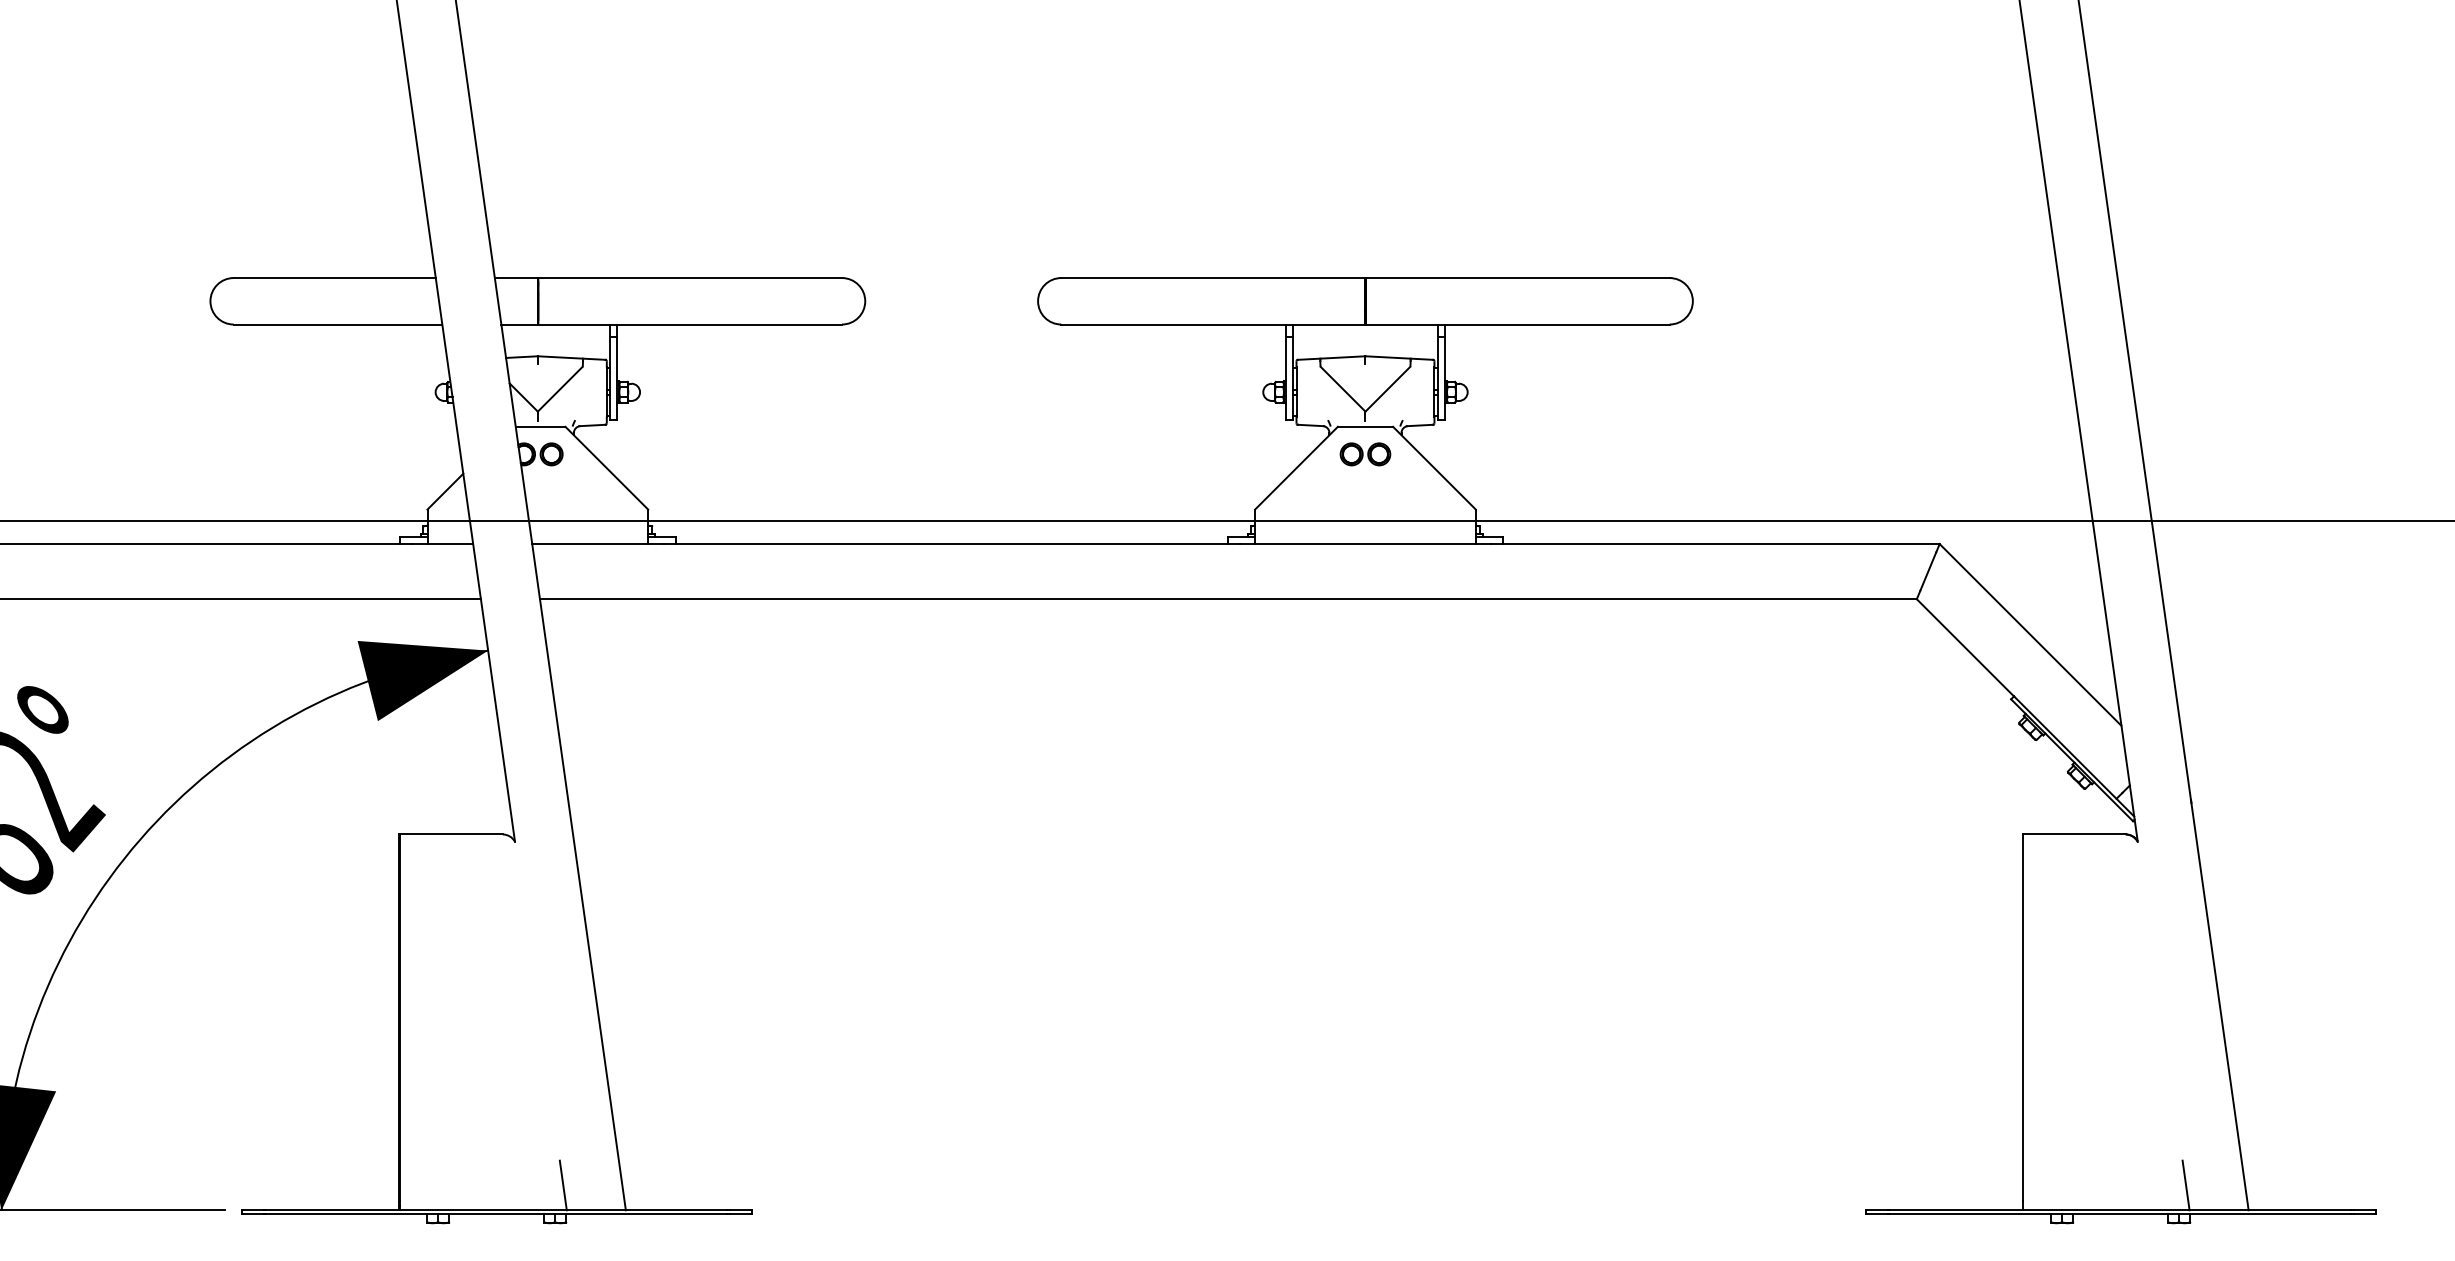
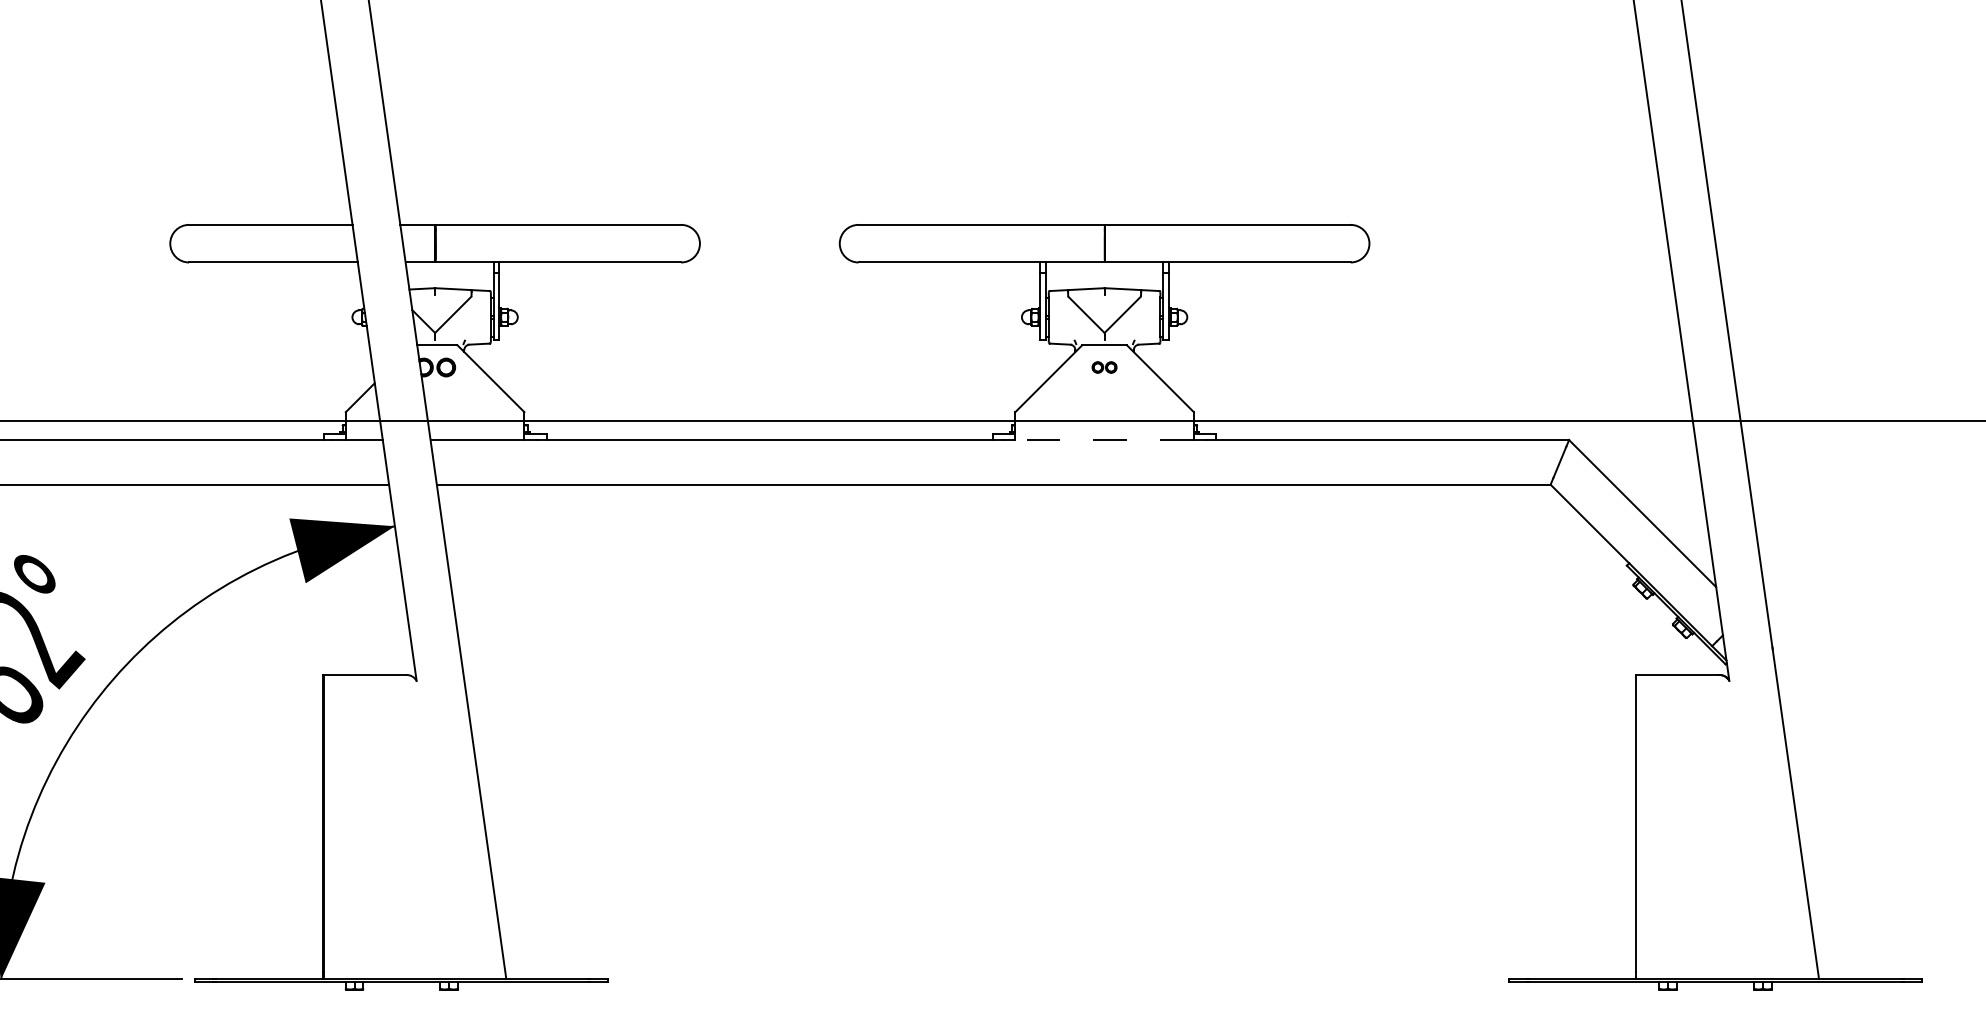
part: (1365, 454) -> (1104, 367), size x0.6
line: (1365, 544) -> (1104, 440), solid -> dashed
line: (563, 1184) -> (455, 958), removed
line: (2186, 1184) -> (1768, 958), removed

